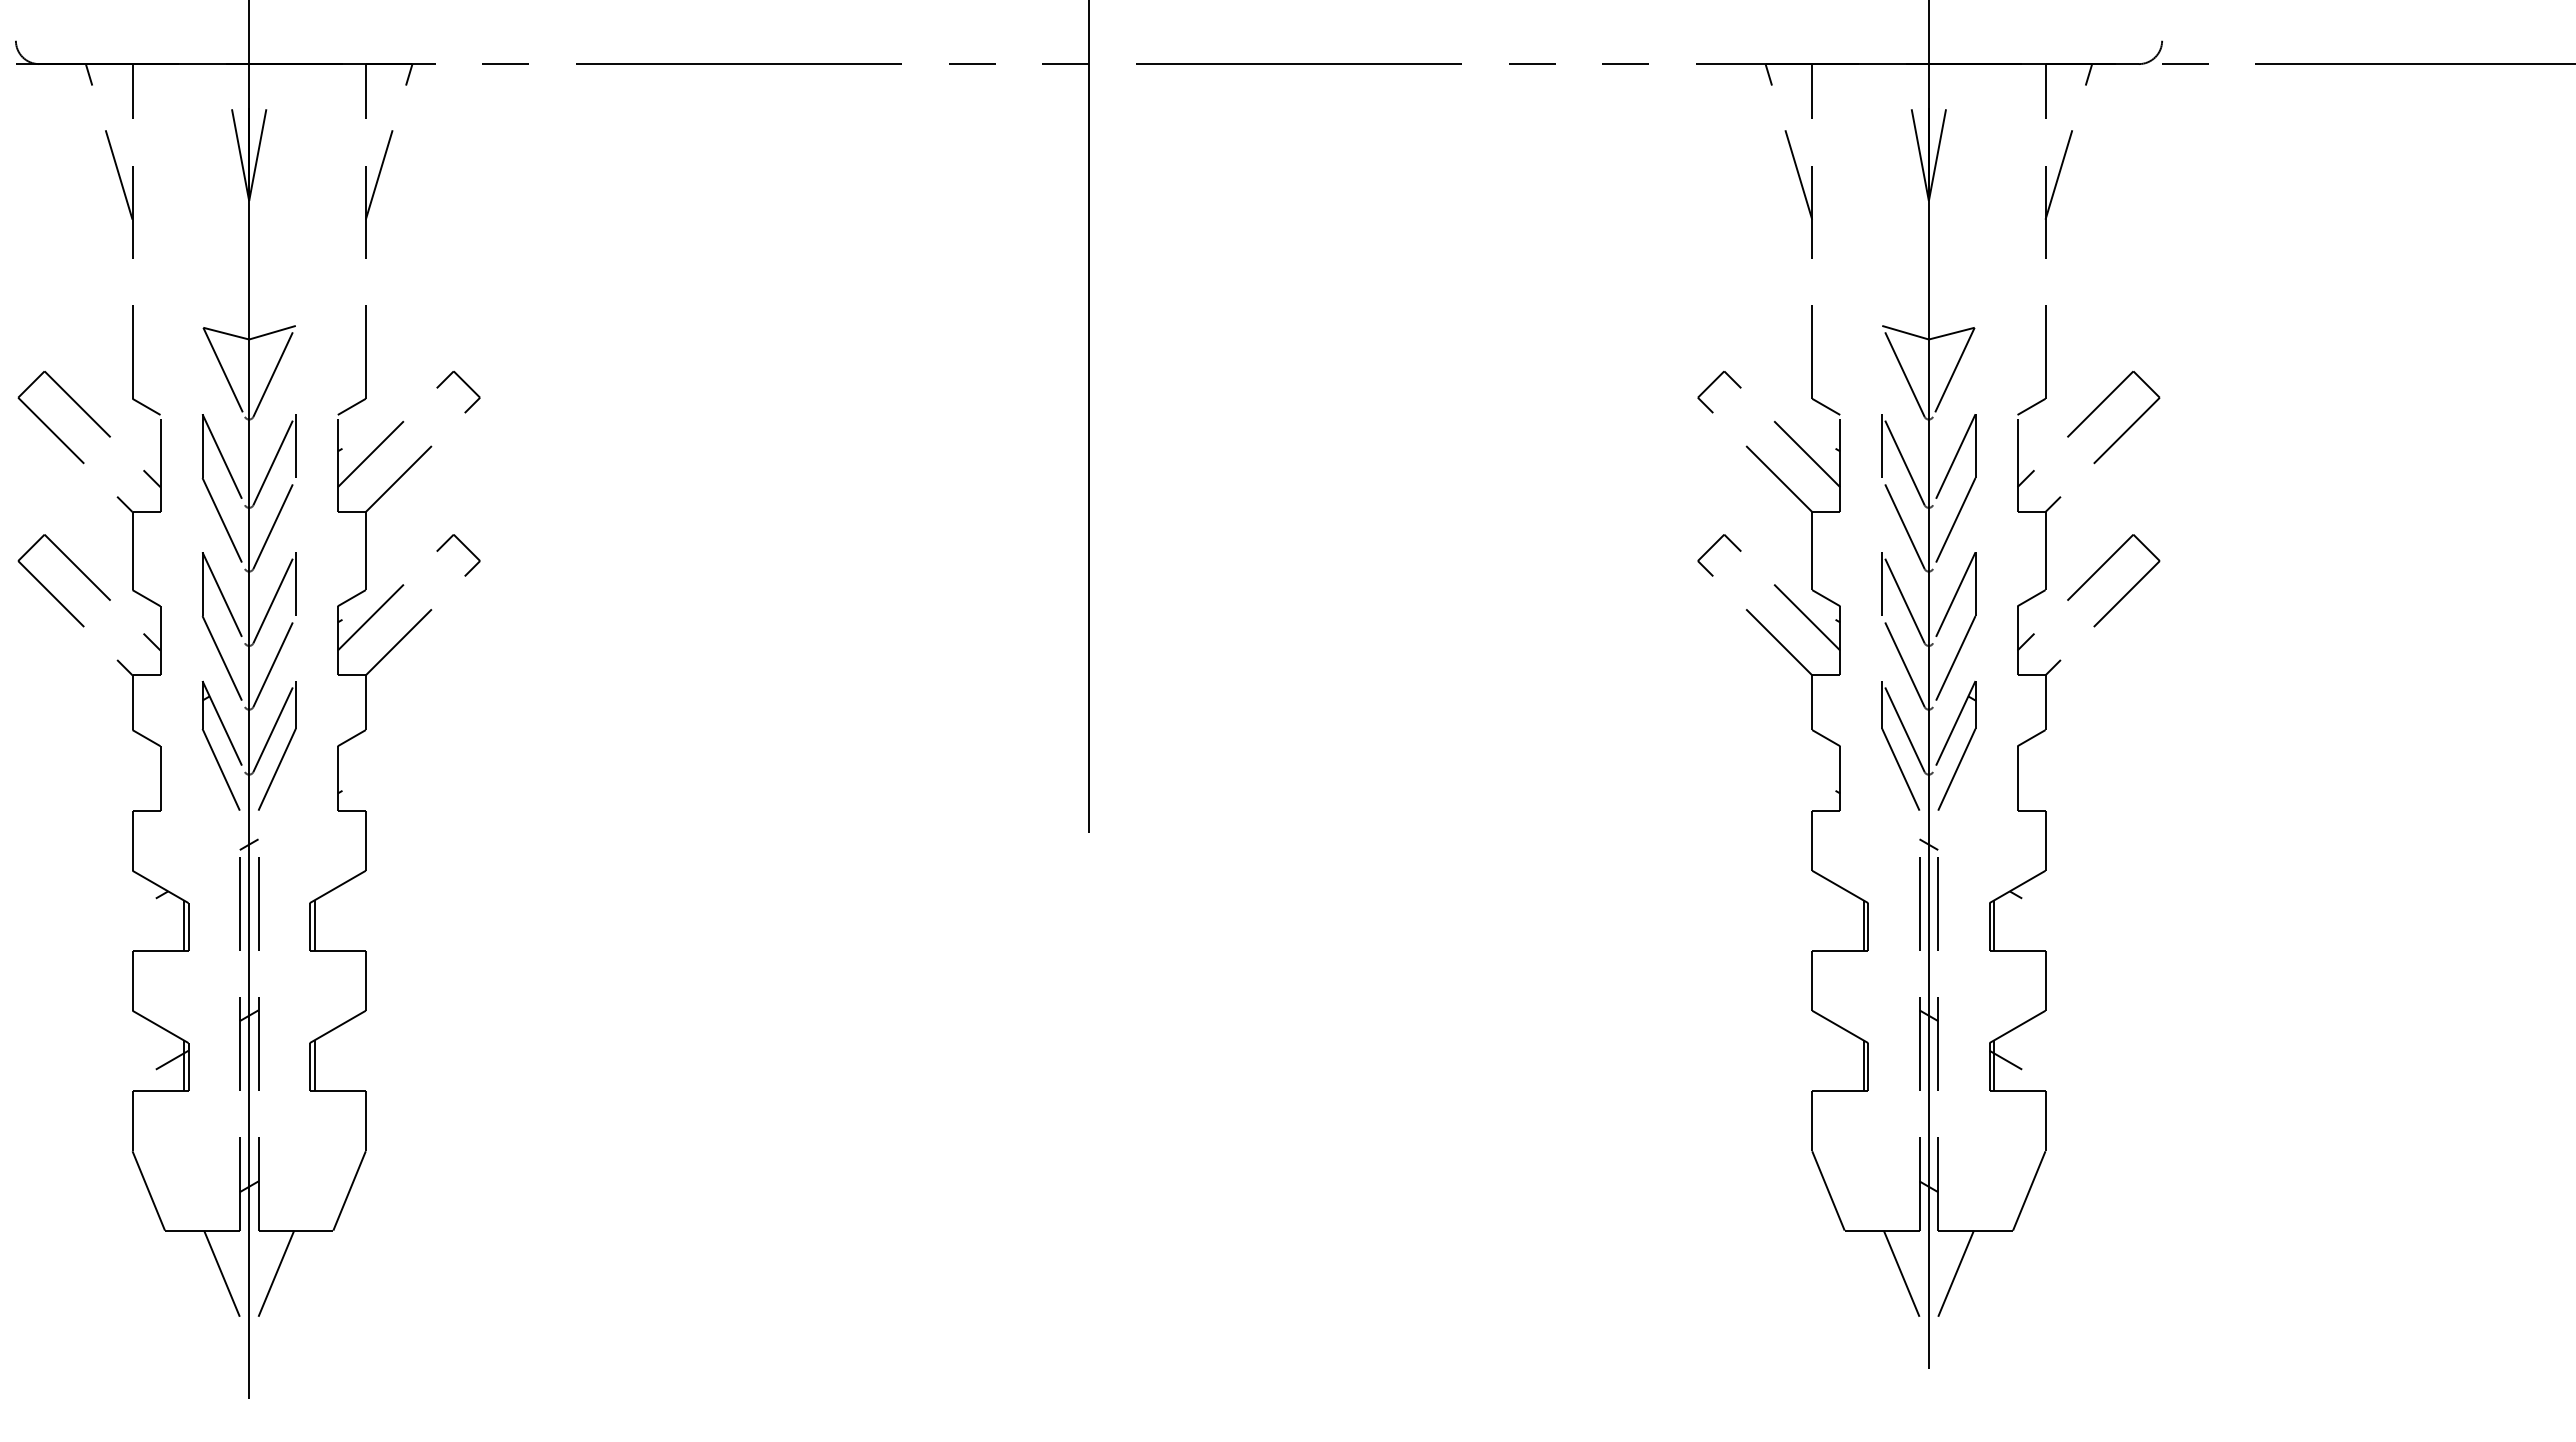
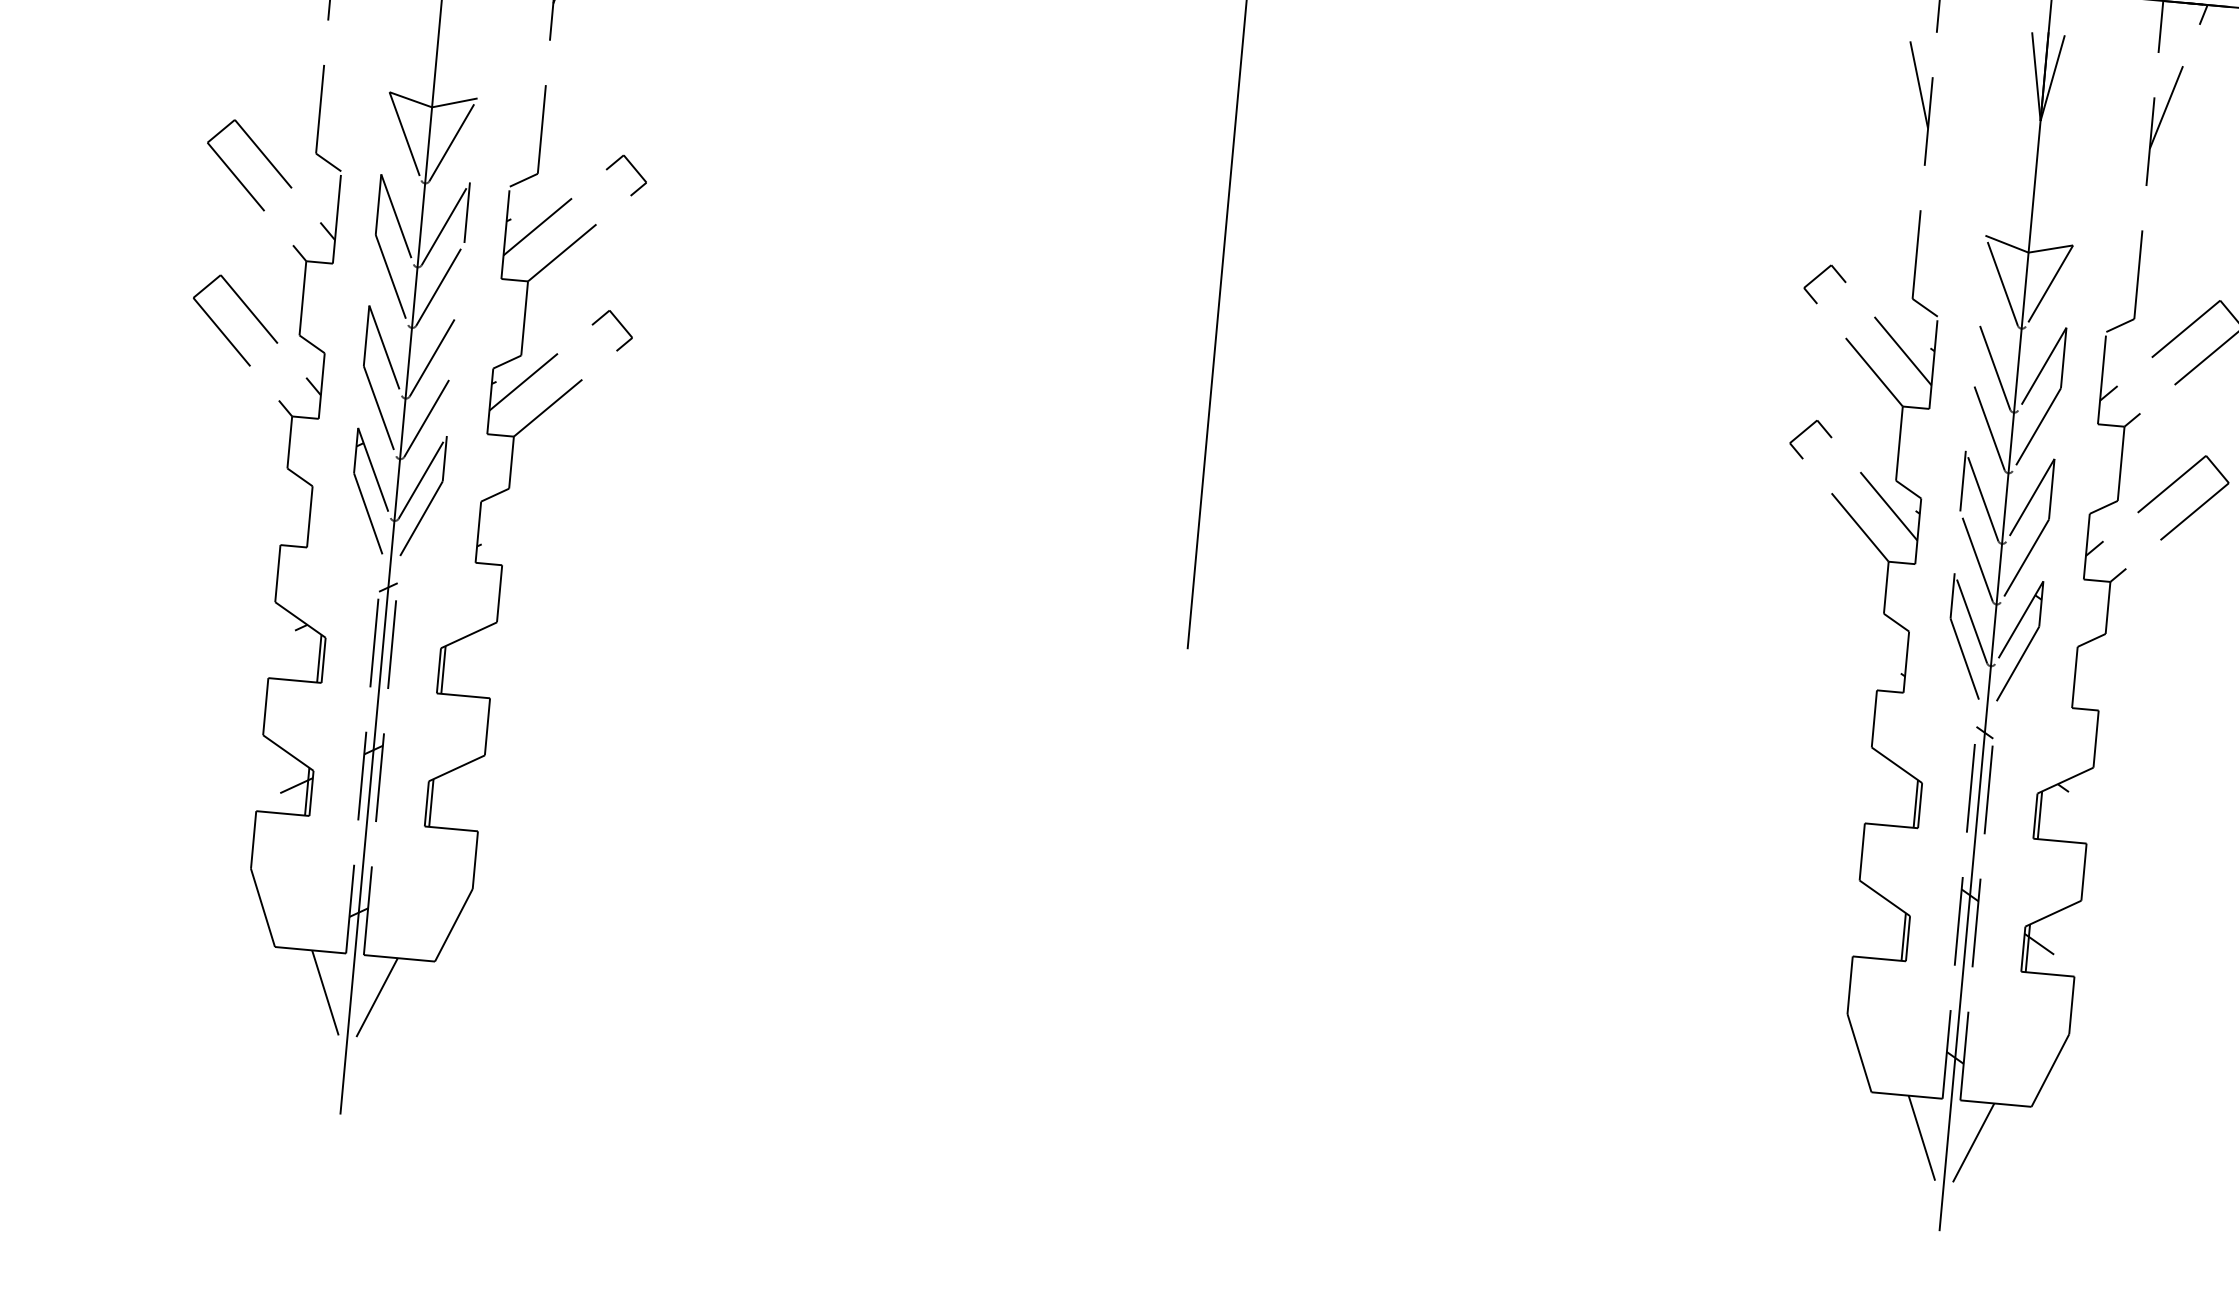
line: (1882, 445) -> (1975, 349), removed
line: (295, 584) -> (454, 344), removed

